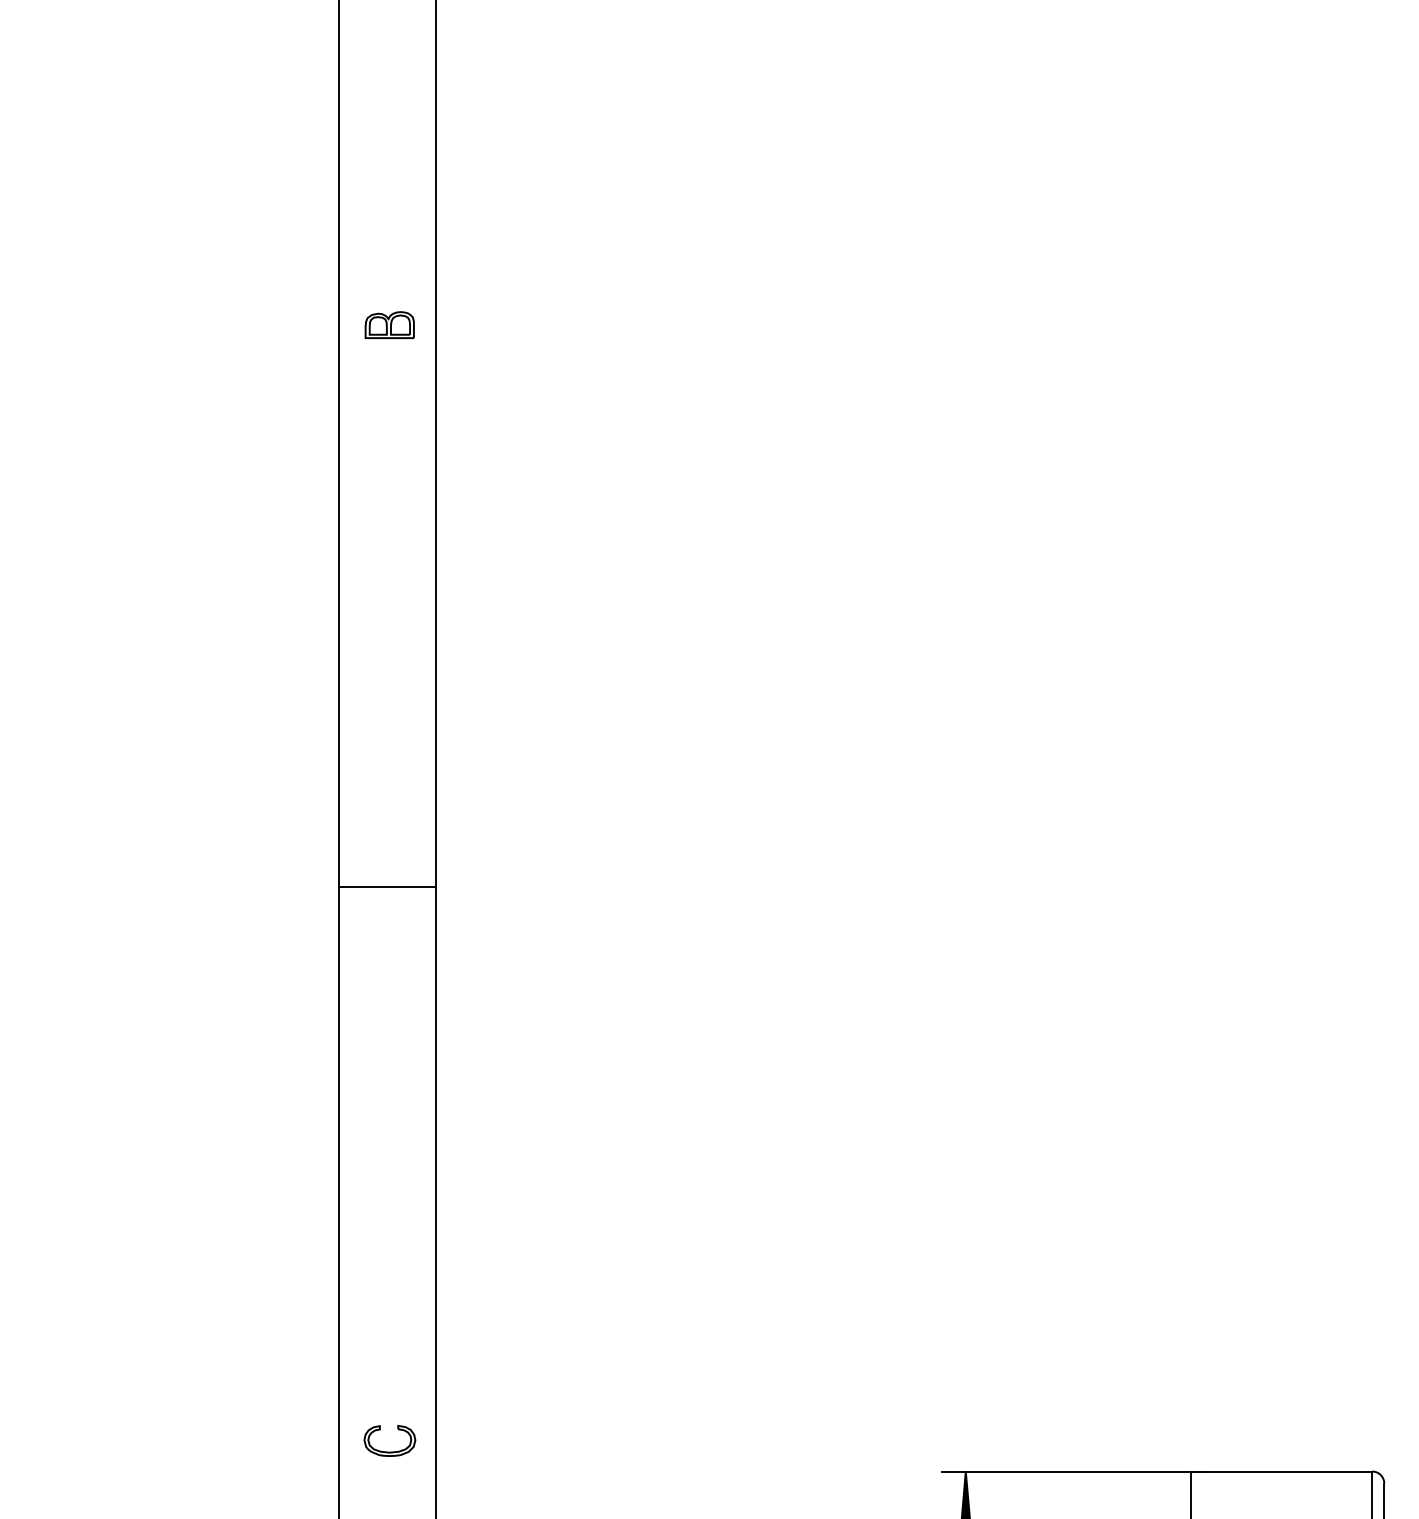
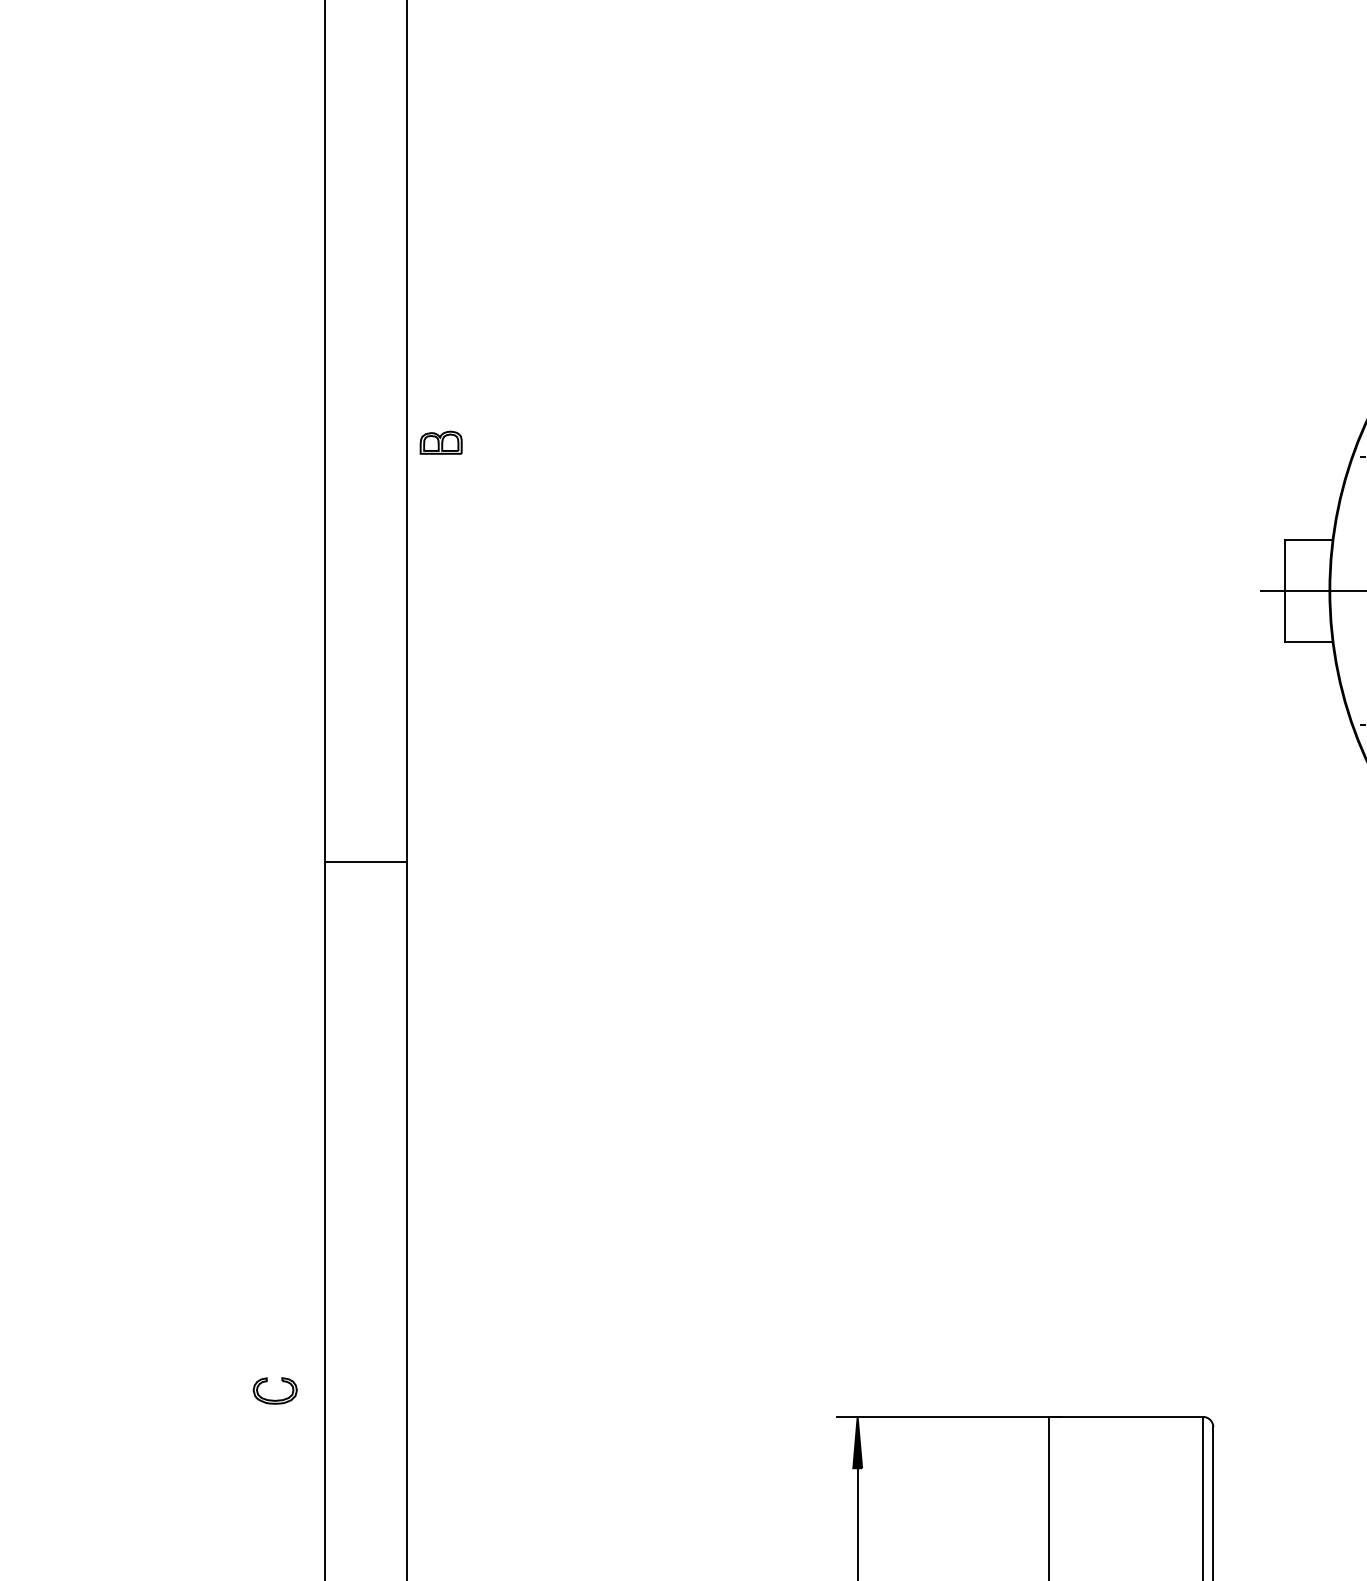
part: (388, 324) -> (440, 442), moved
line: (387, 887) -> (366, 861), moved
part: (387, 1451) -> (273, 1399), moved

